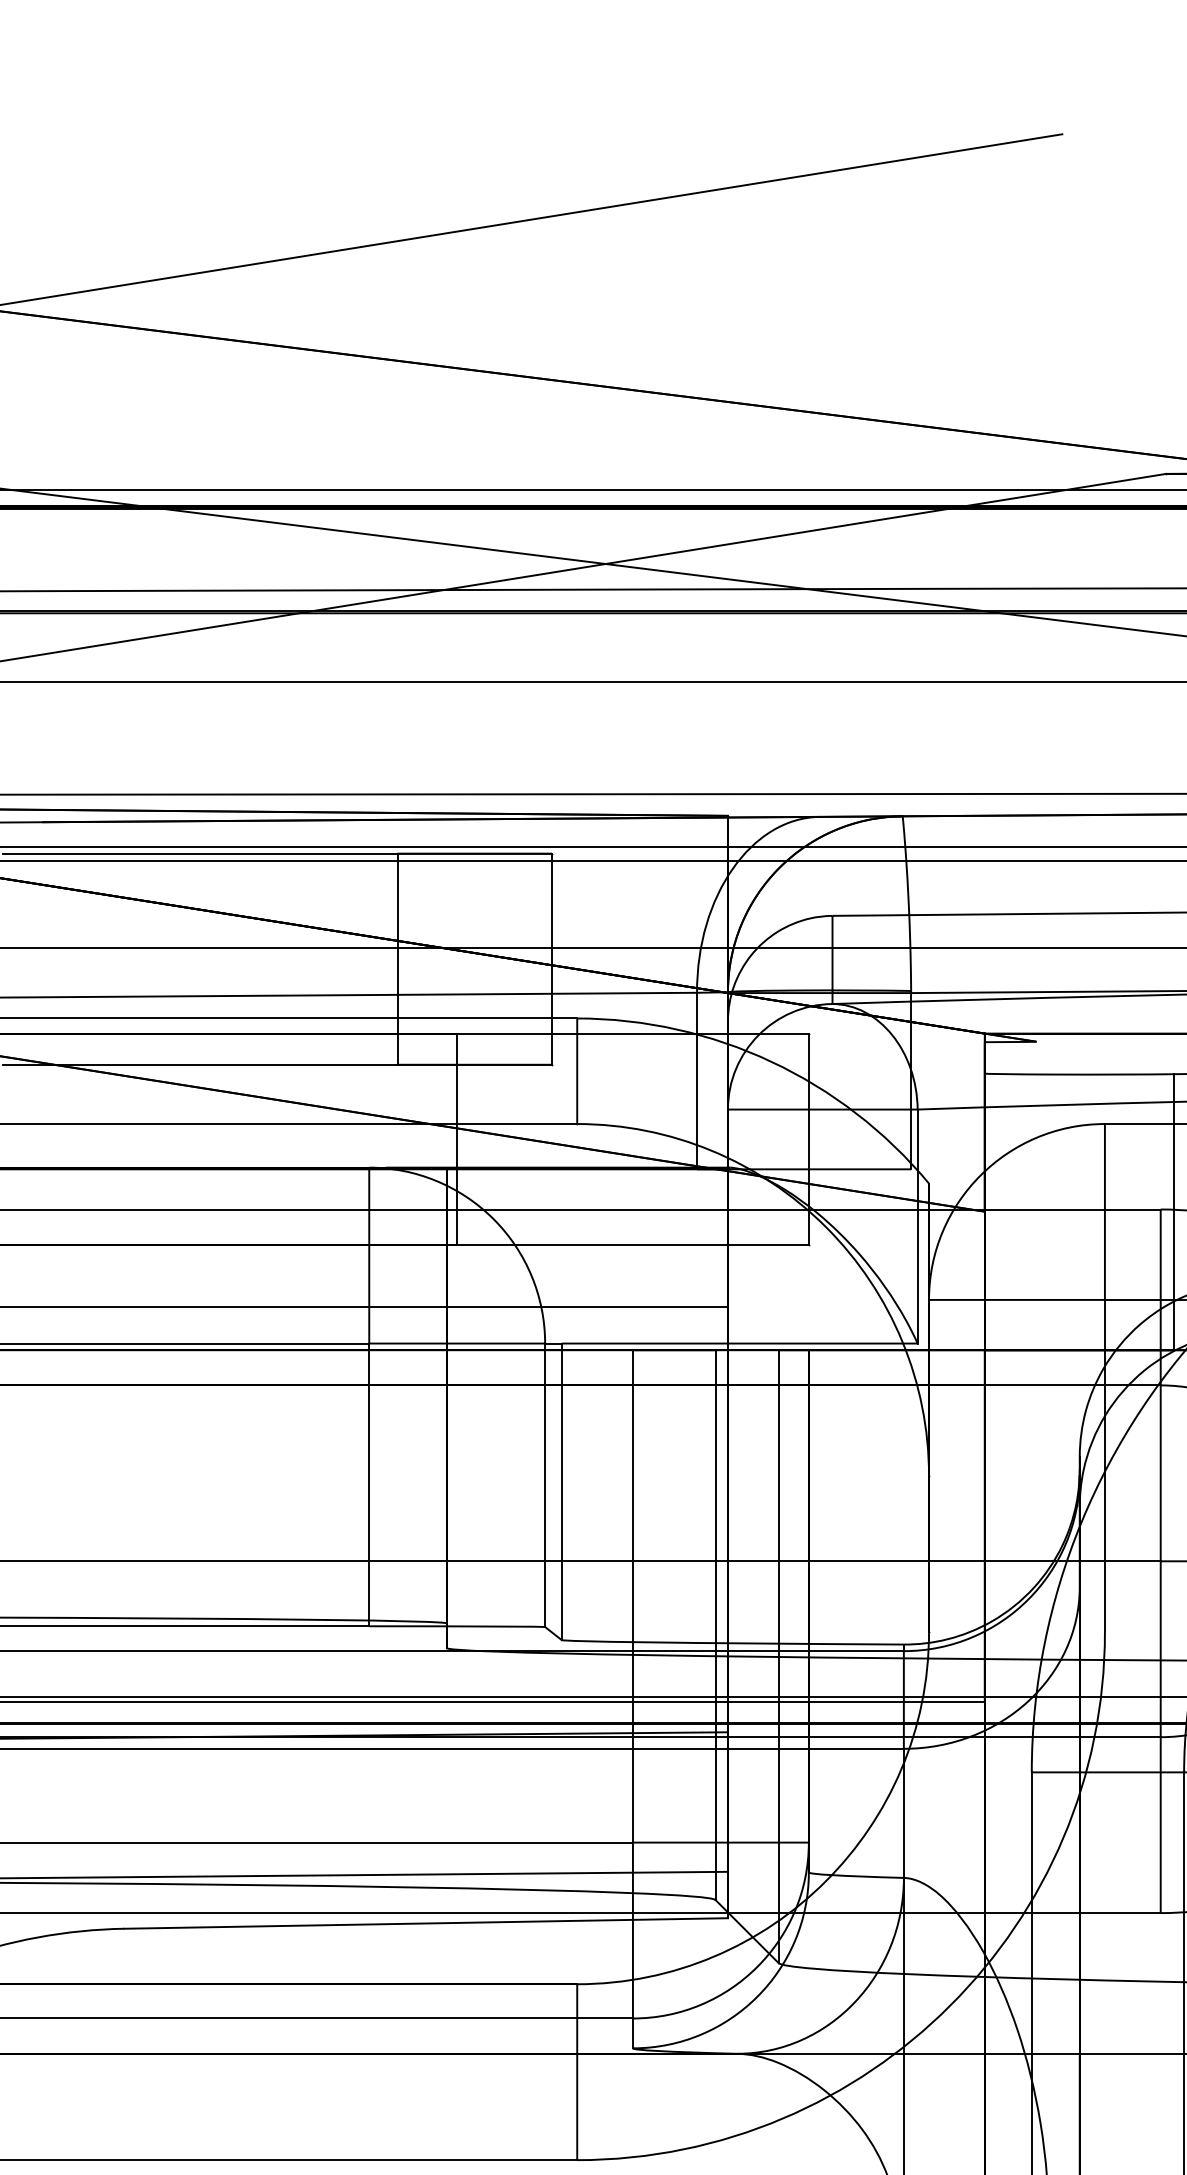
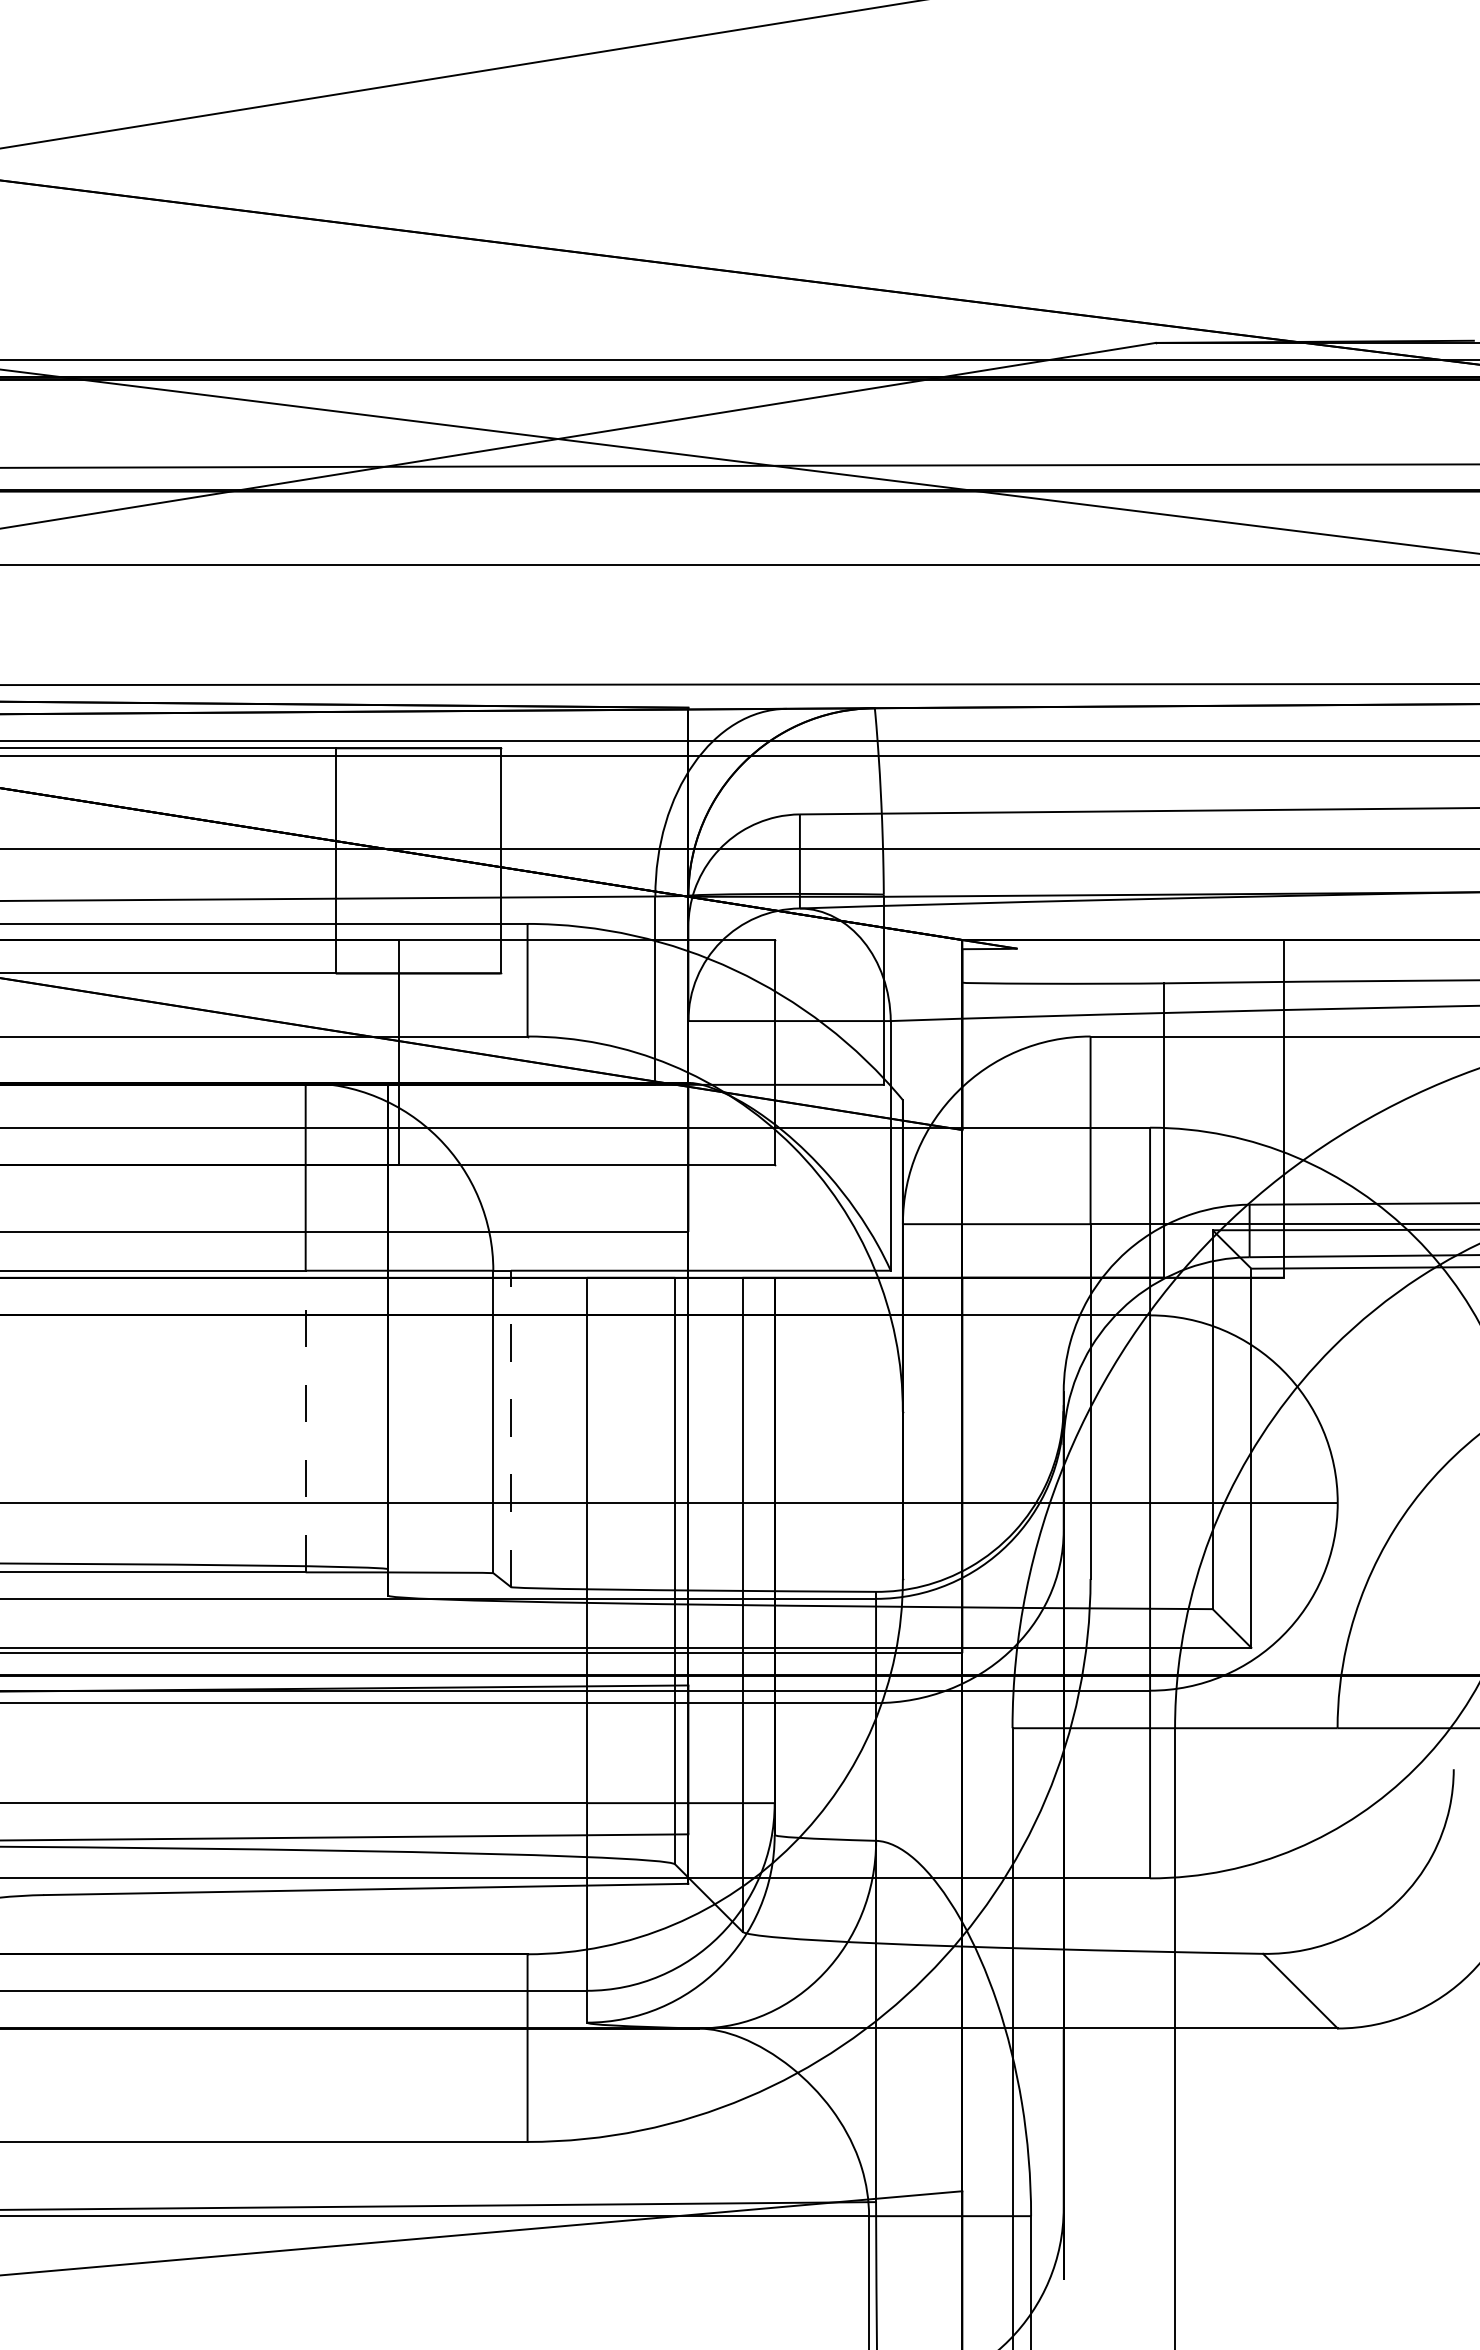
line: (369, 1484) -> (305, 1421), solid -> dashed
line: (561, 1491) -> (510, 1428), solid -> dashed

